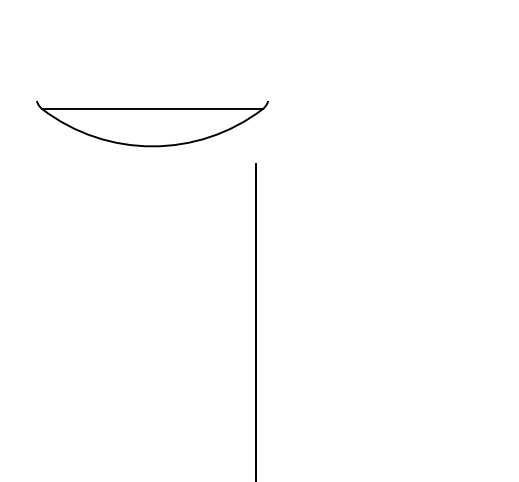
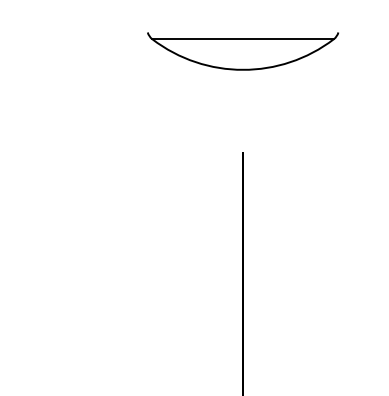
part: (152, 123) -> (243, 51), moved

